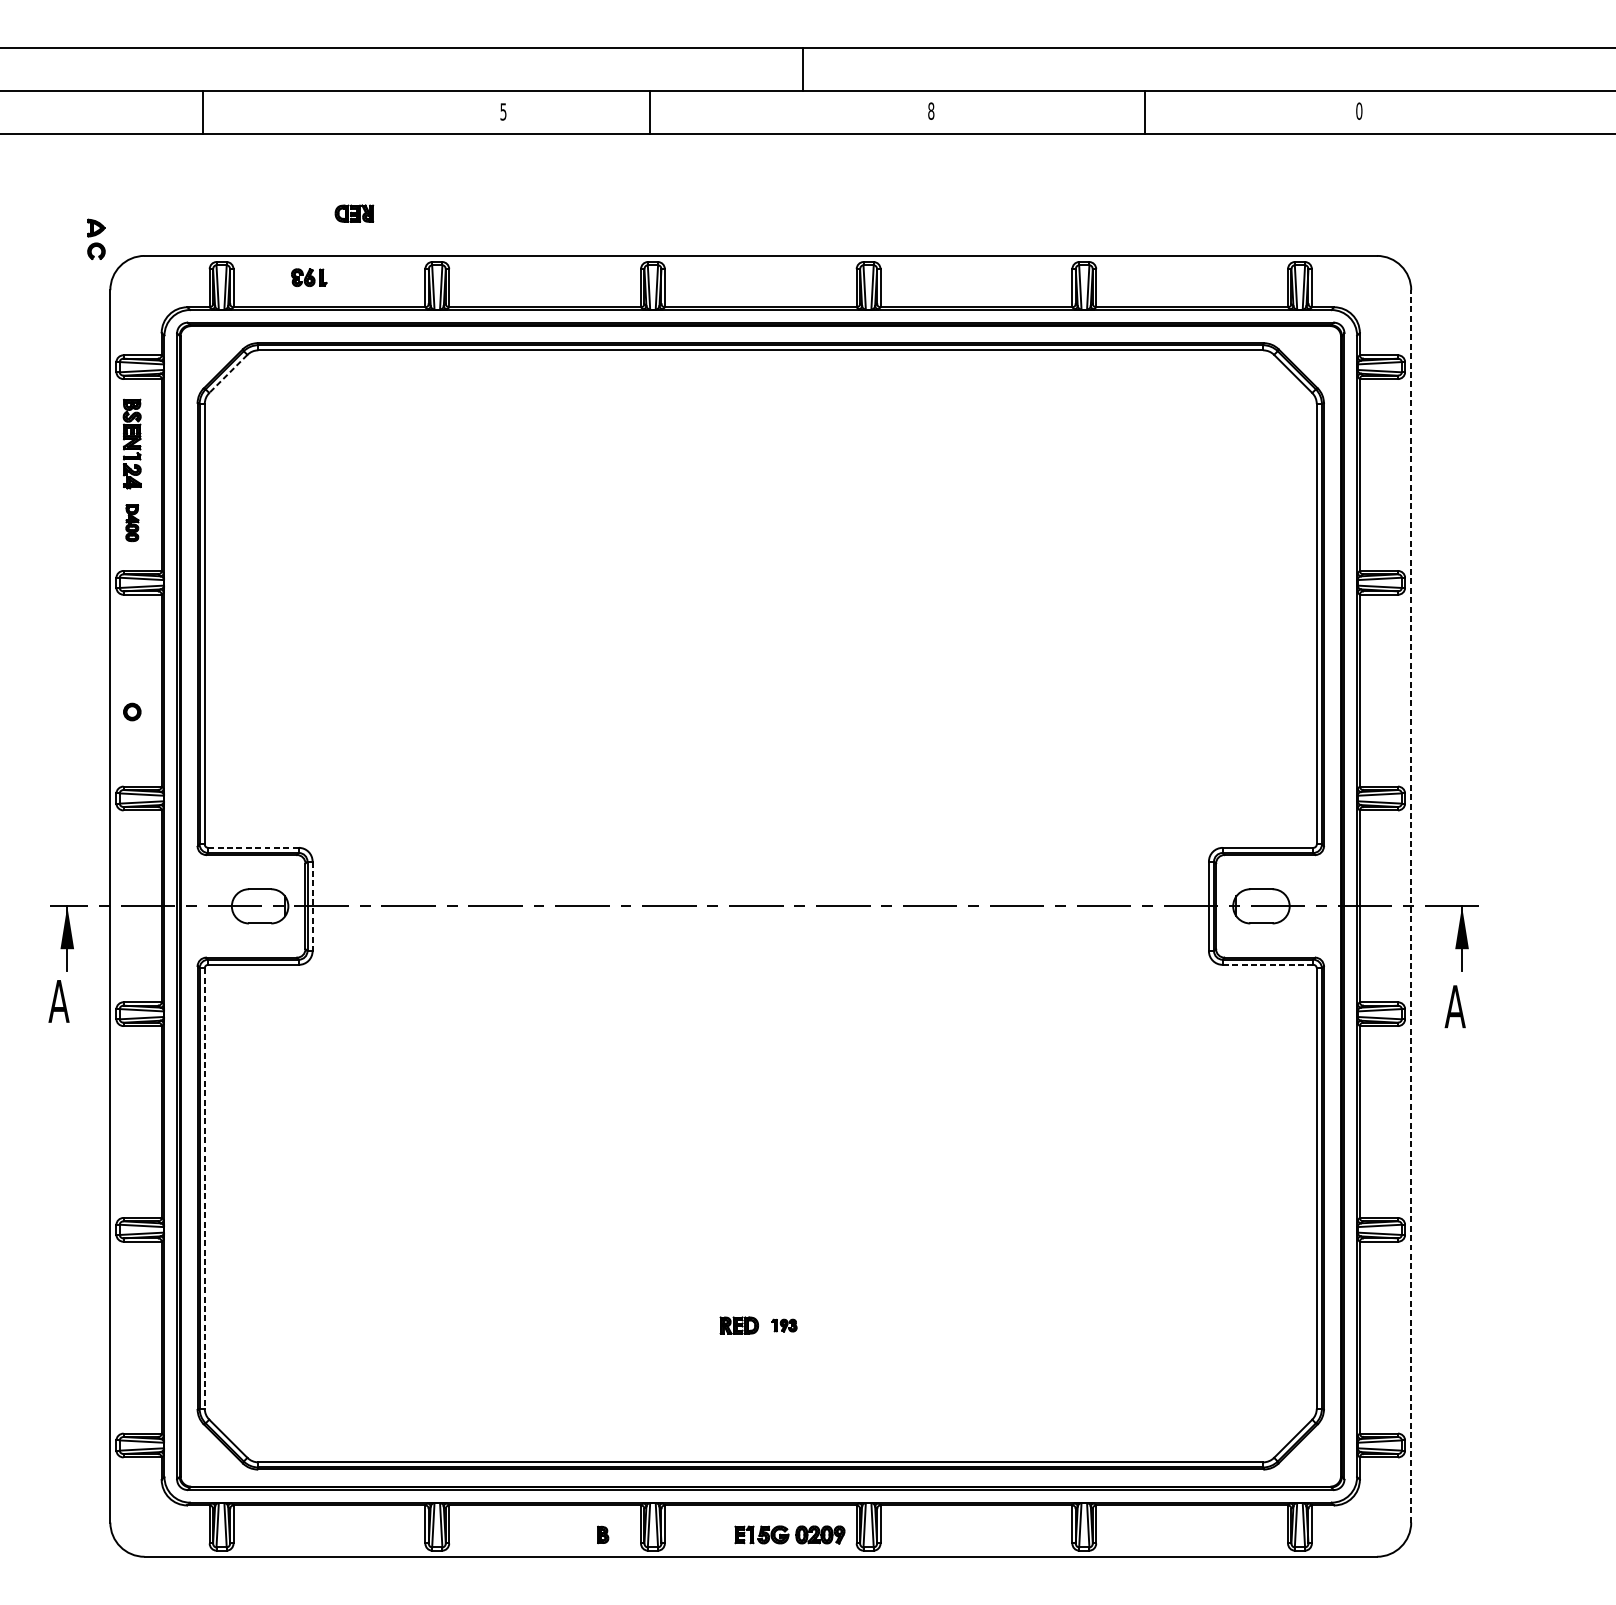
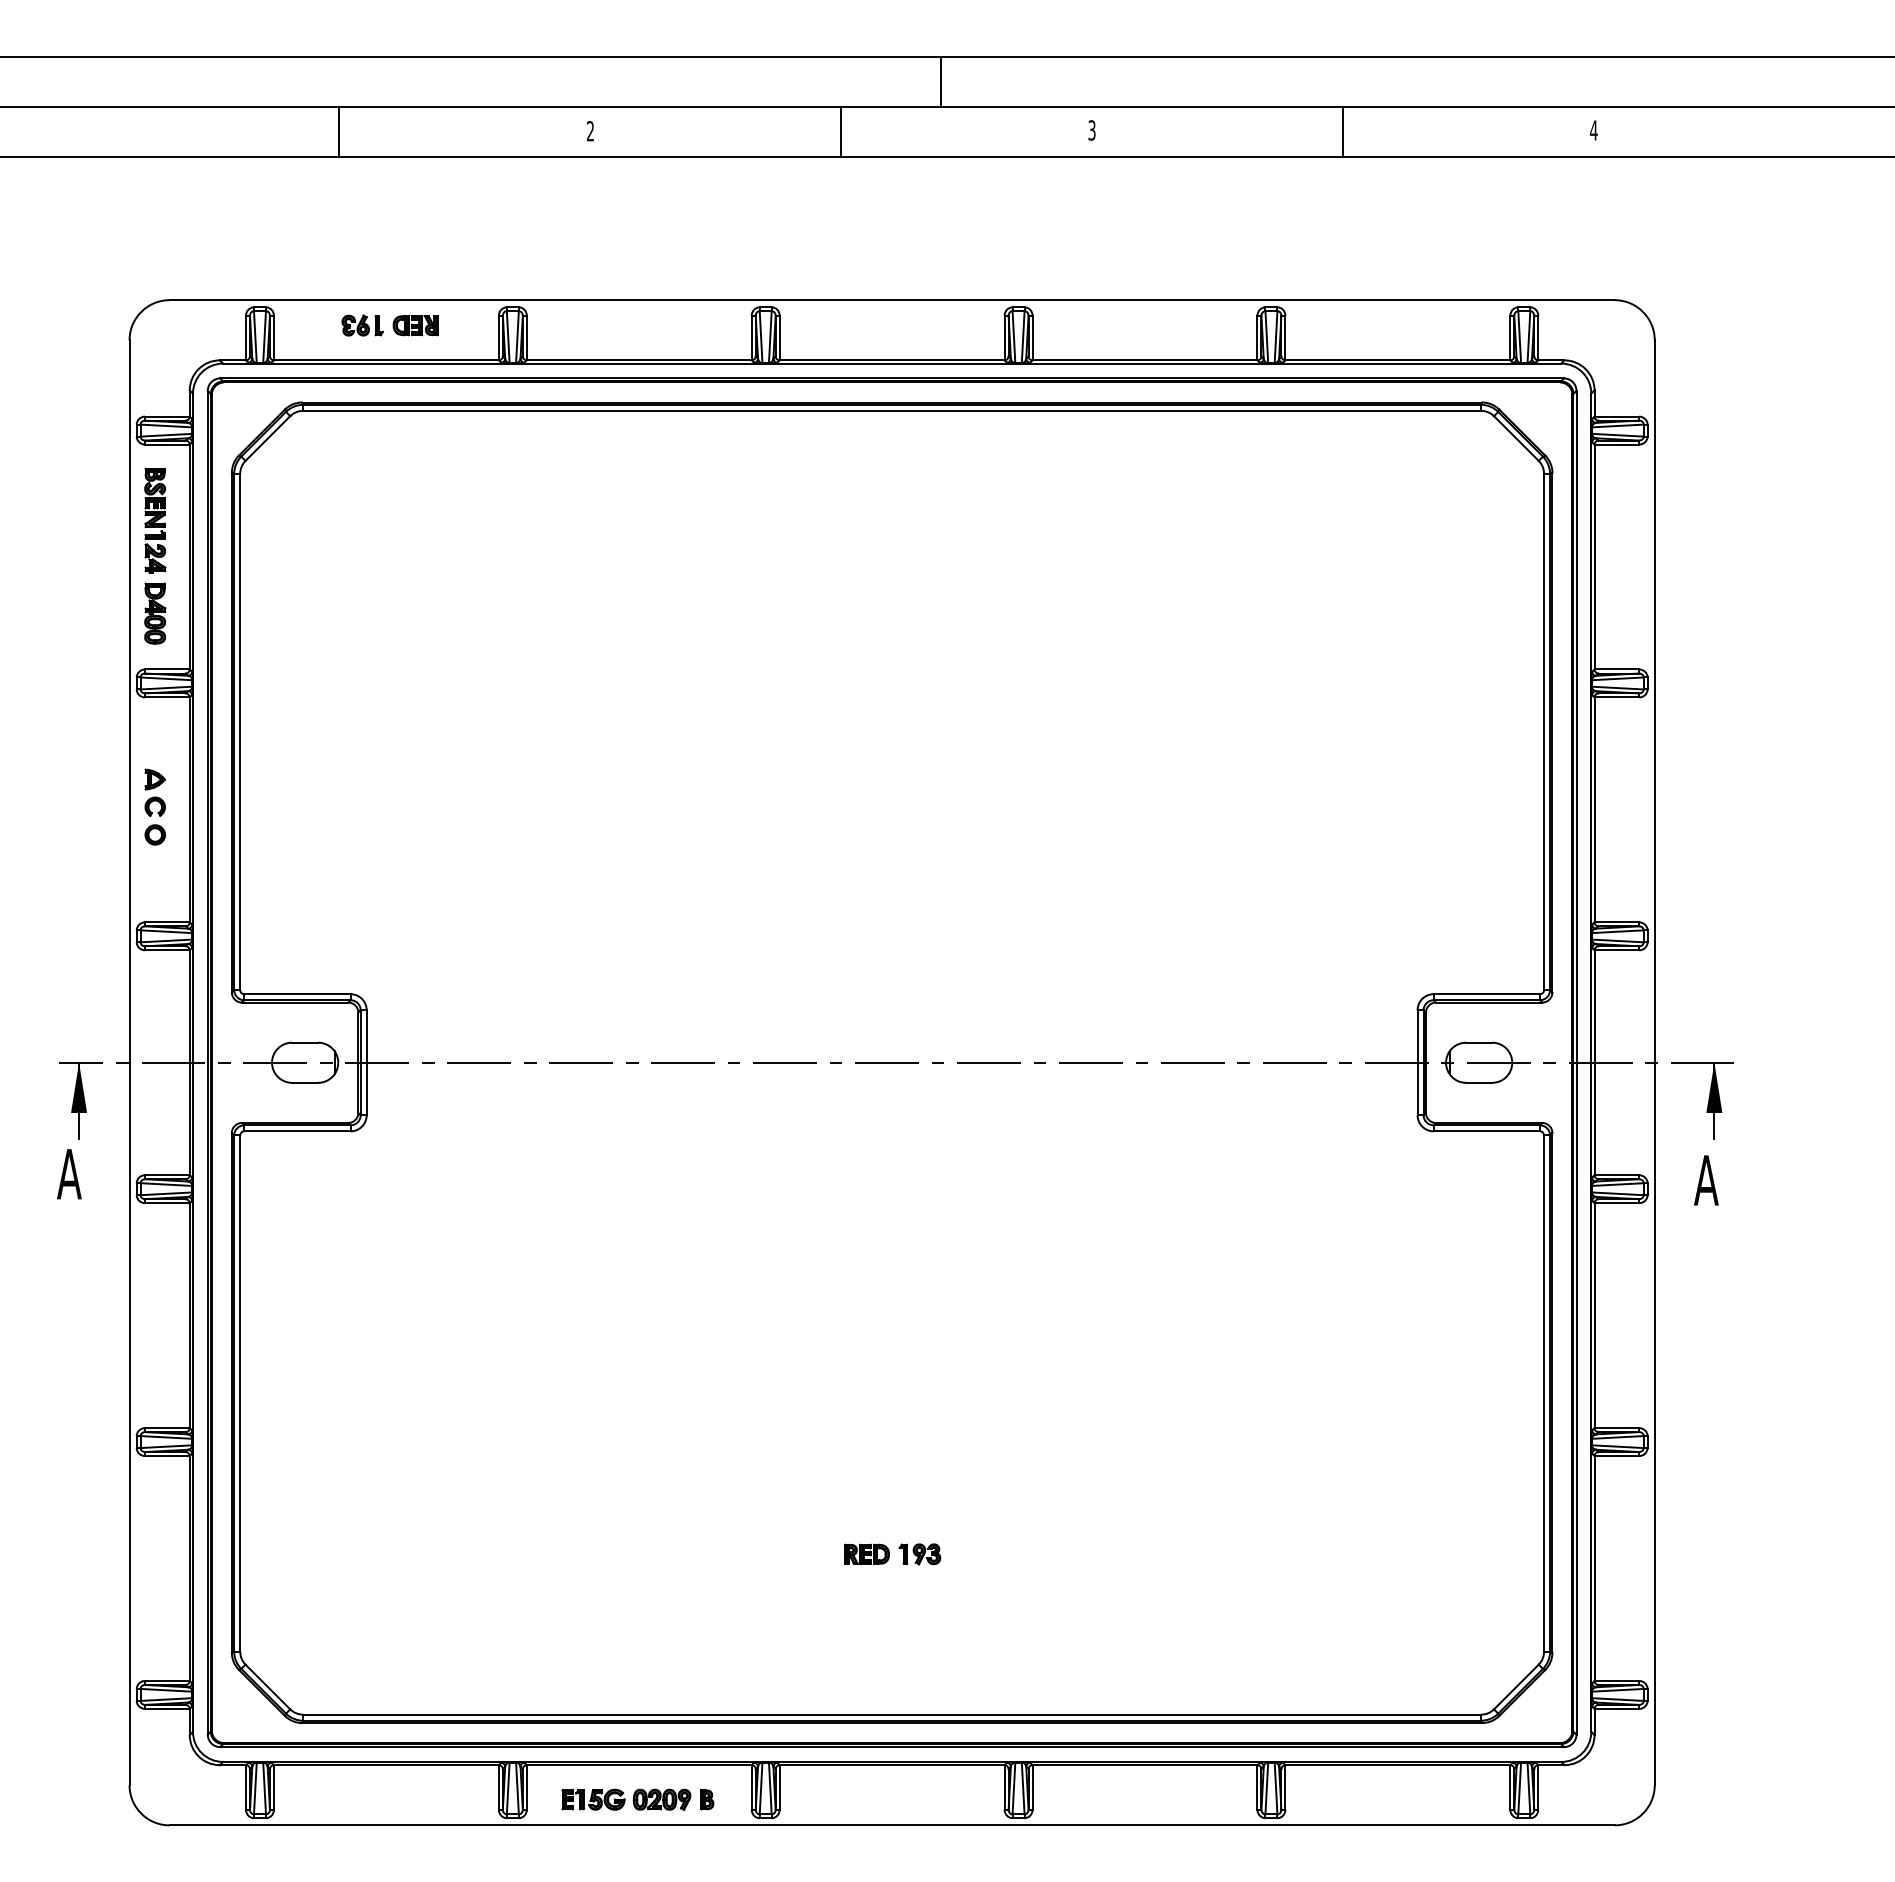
text: (930, 111) -> (1091, 130), 8 -> 3
text: (1358, 111) -> (1593, 130), 0 -> 4
line: (203, 112) -> (339, 131), moved
text: (503, 112) -> (590, 131), 5 -> 2
line: (650, 112) -> (841, 131), moved
part: (354, 213) -> (415, 325), moved
part: (95, 239) -> (154, 792), moved
line: (228, 373) -> (267, 438), dashed -> solid
part: (132, 523) -> (155, 613), size x1.43
line: (253, 848) -> (297, 994), dashed -> solid
line: (312, 906) -> (366, 1062), dashed -> solid
line: (1411, 906) -> (1654, 1062), dashed -> solid
line: (1267, 964) -> (1486, 1131), dashed -> solid
line: (204, 1189) -> (240, 1394), dashed -> solid
part: (784, 1325) -> (919, 1554), size x1.43
part: (790, 1534) -> (626, 1799), moved

